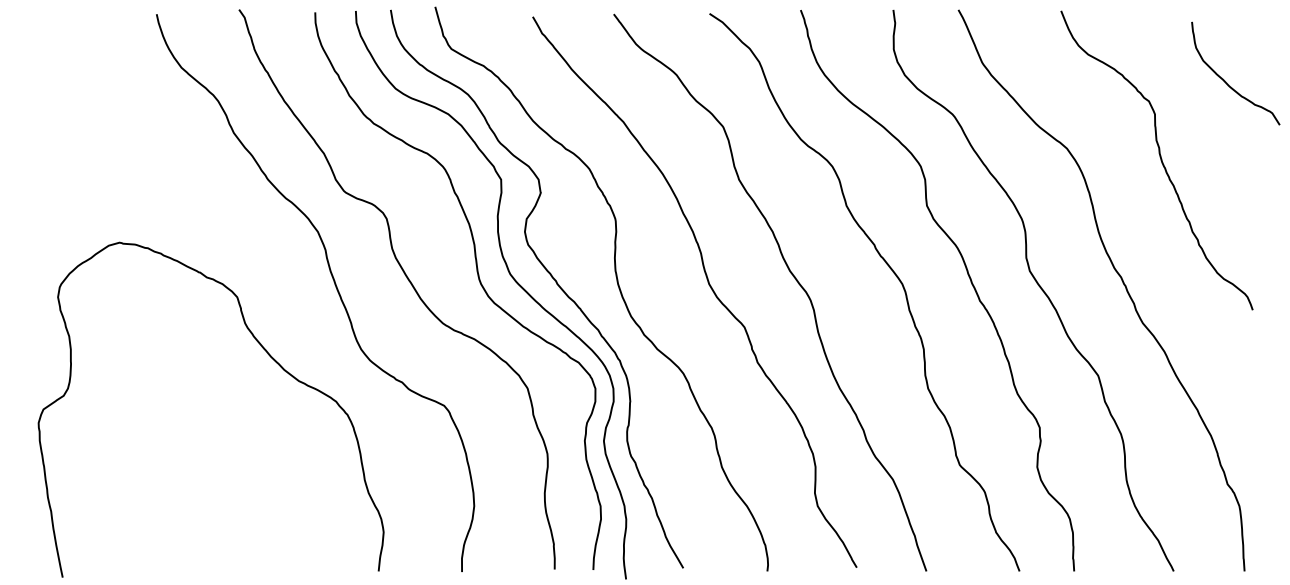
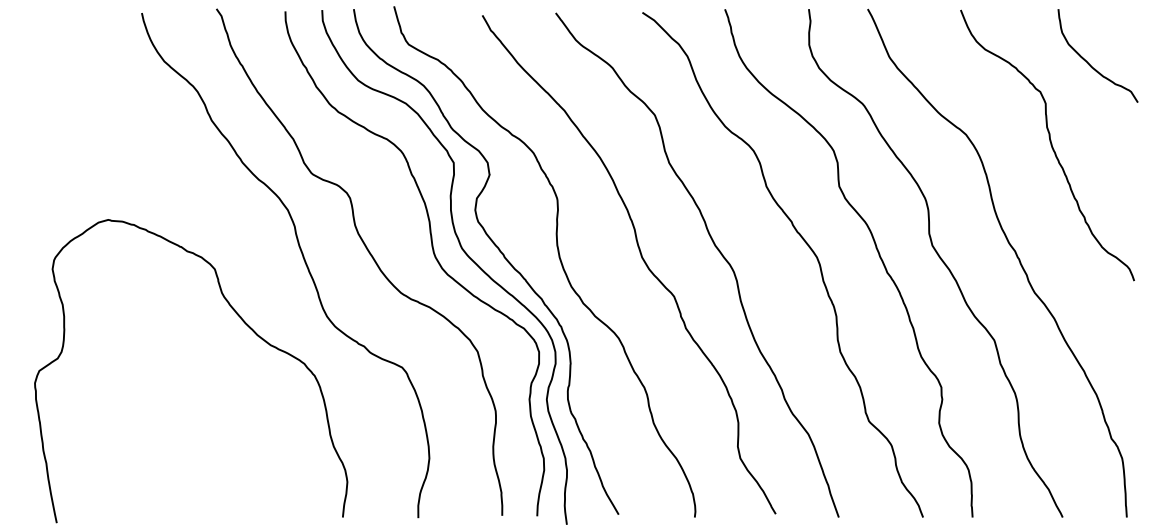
curve: (1226, 81) -> (1089, 63), moved

